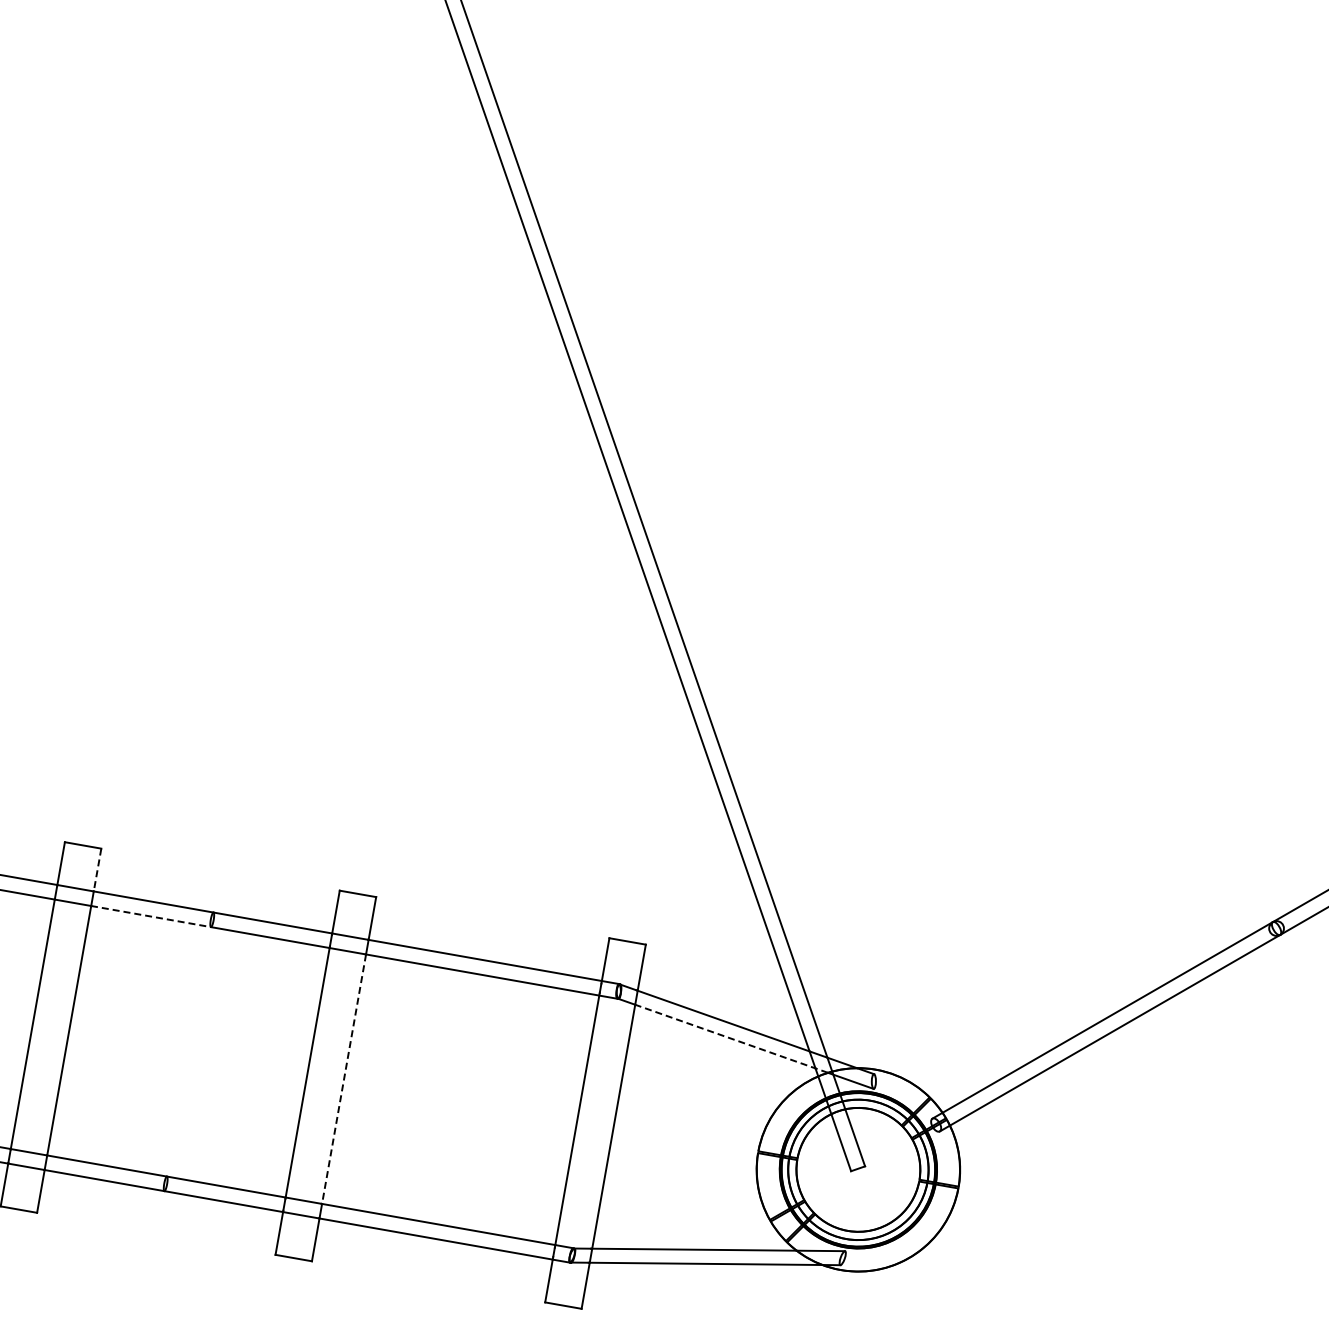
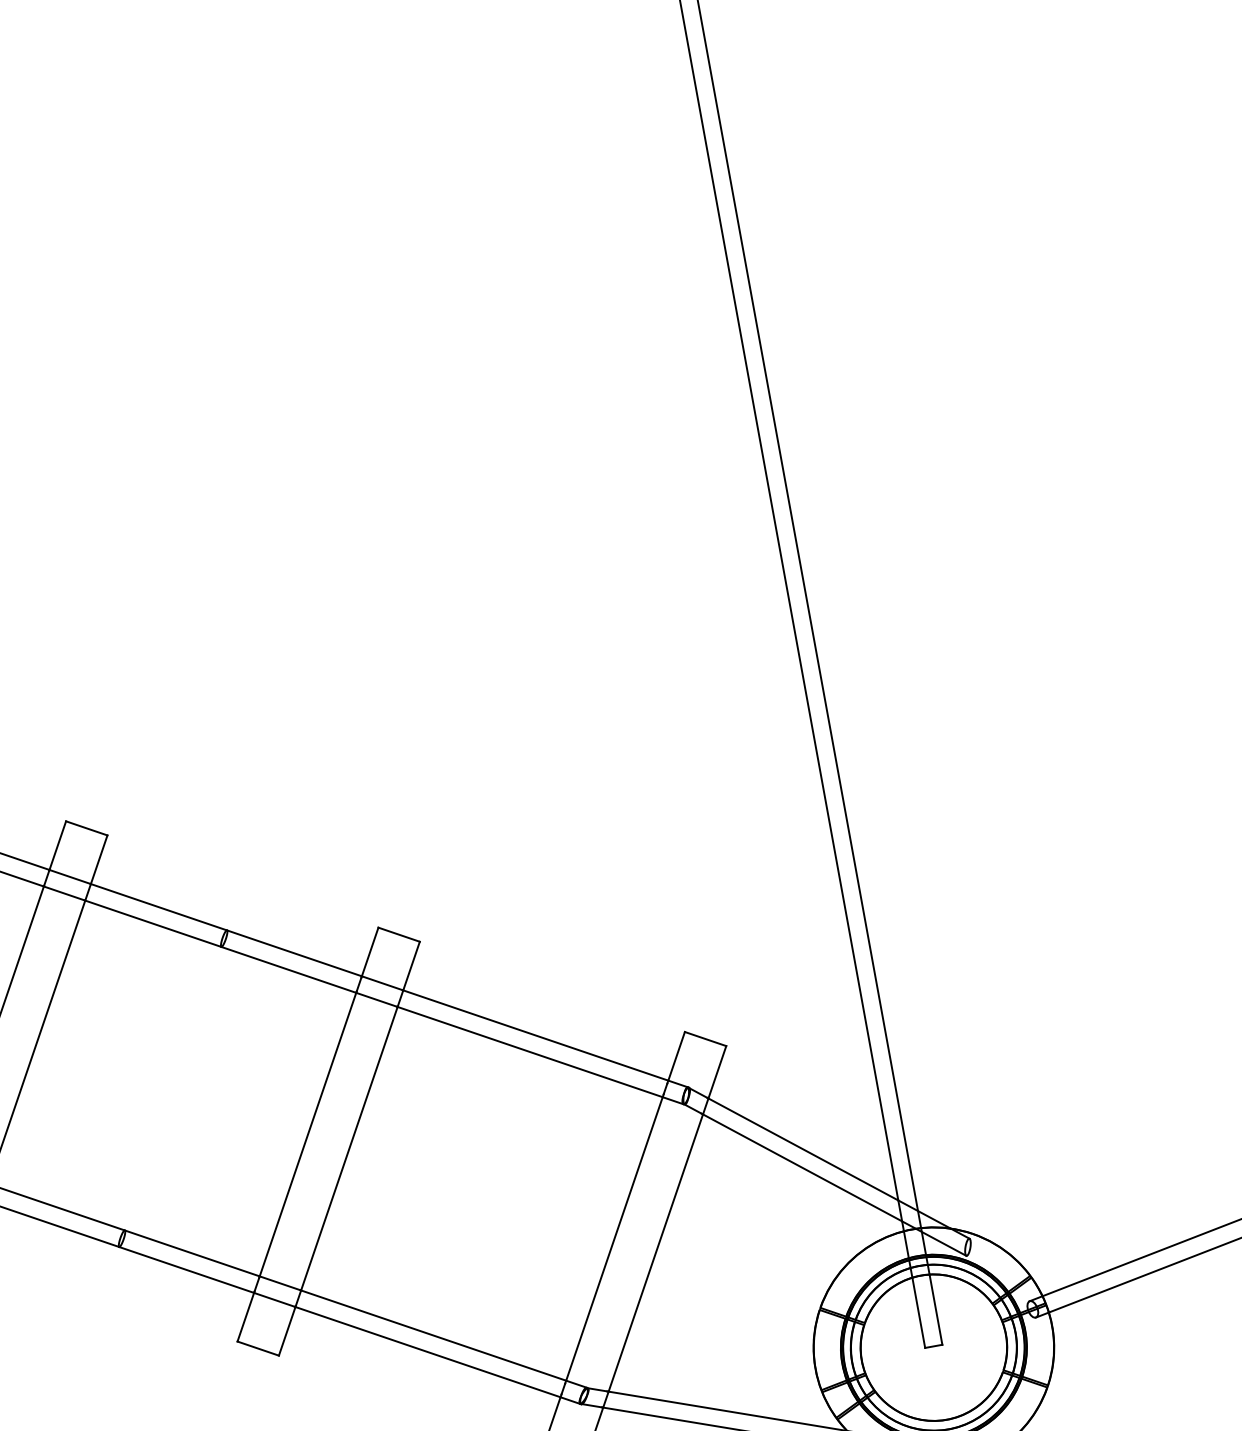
line: (97, 870) -> (99, 860), dashed -> solid
line: (150, 916) -> (152, 923), dashed -> solid
line: (731, 1038) -> (809, 1171), dashed -> solid
line: (344, 1079) -> (349, 1149), dashed -> solid

